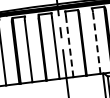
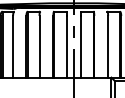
line: (97, 42) -> (108, 46), dashed -> solid
line: (69, 46) -> (80, 46), dashed -> solid

